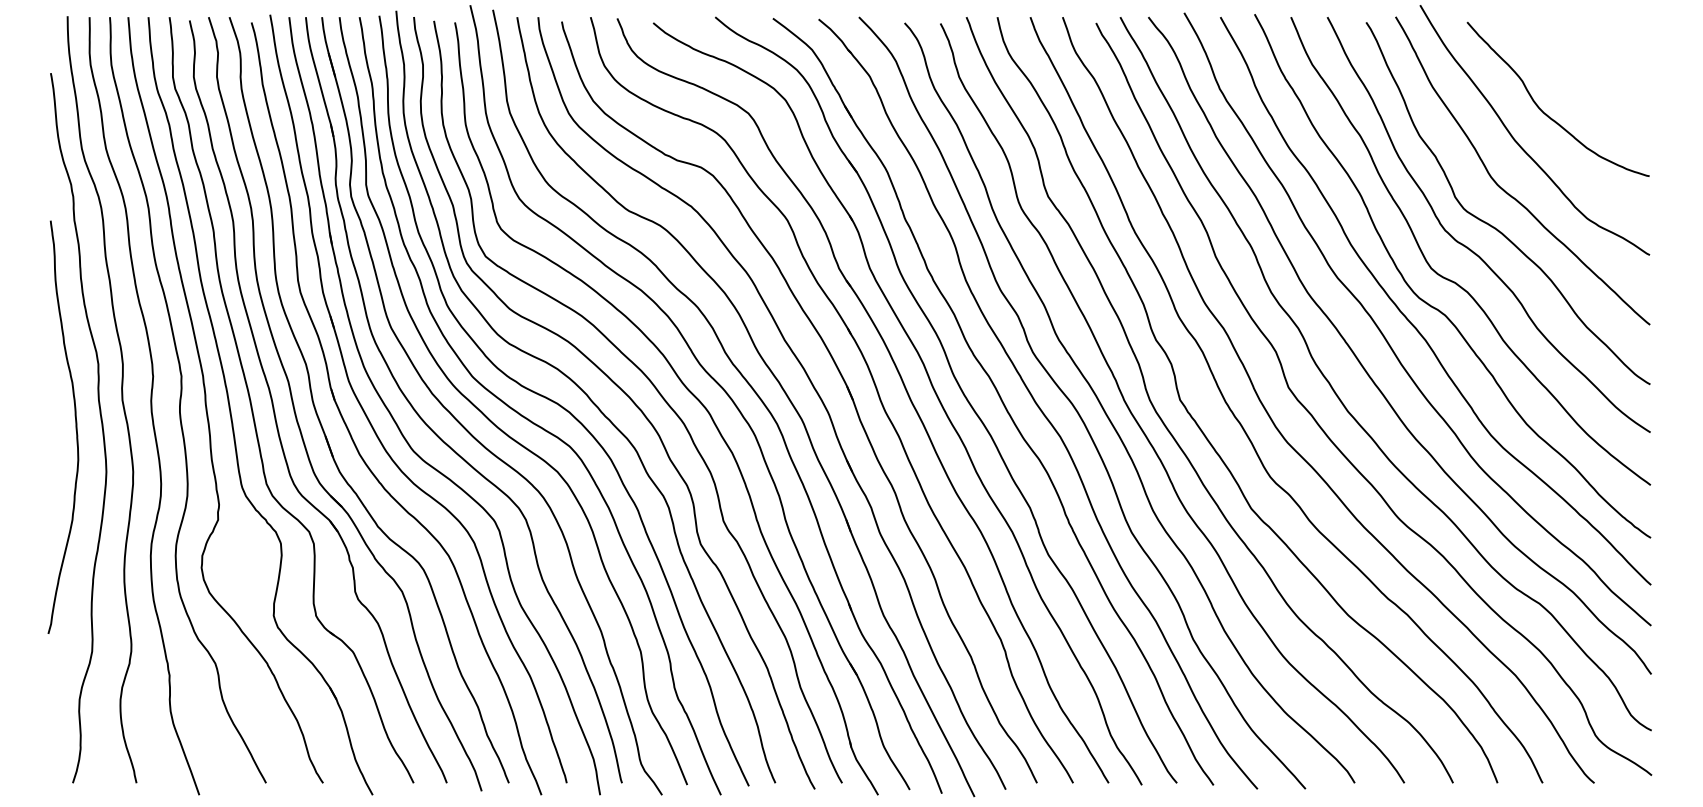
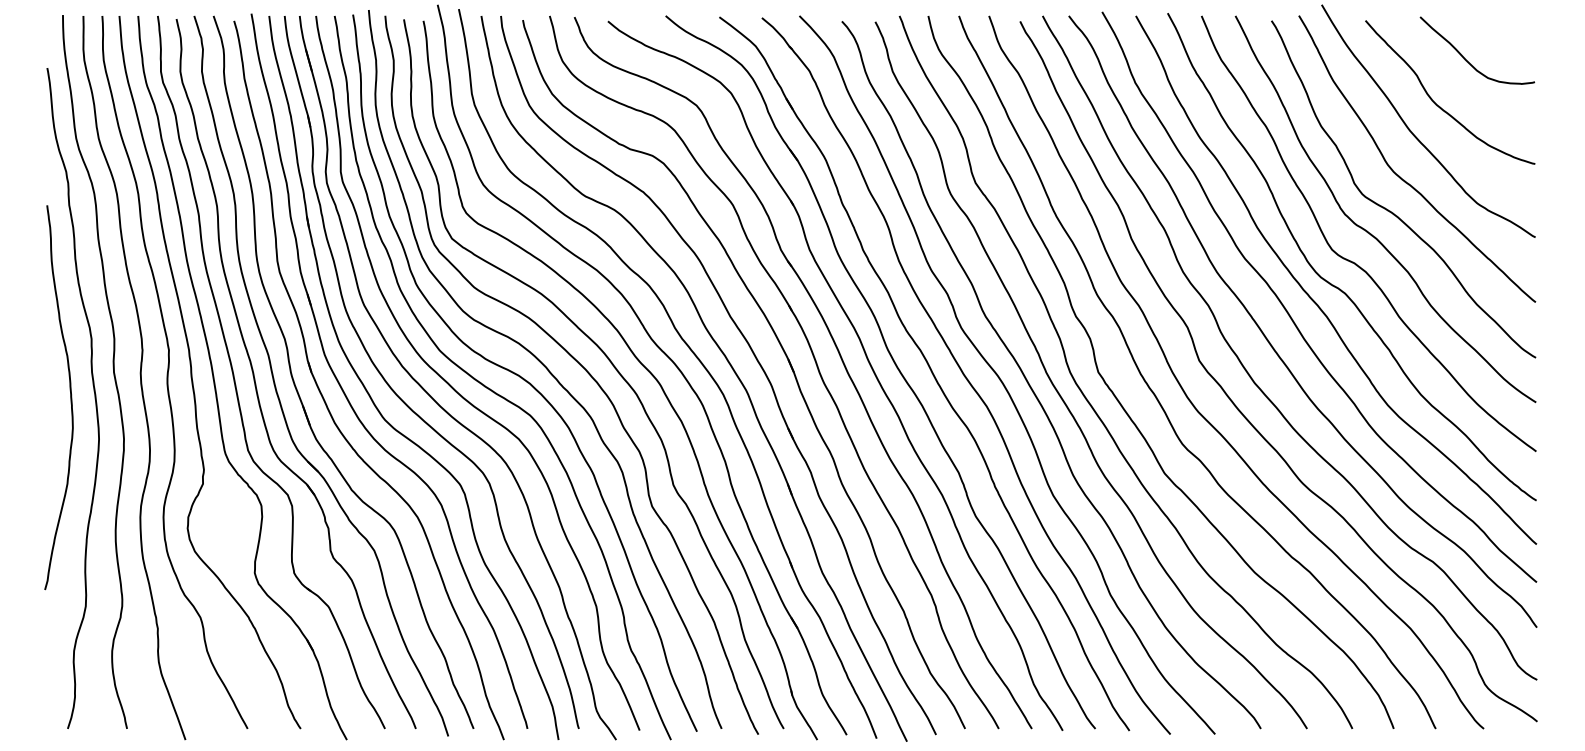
curve: (1576, 64) -> (1467, 59), added

